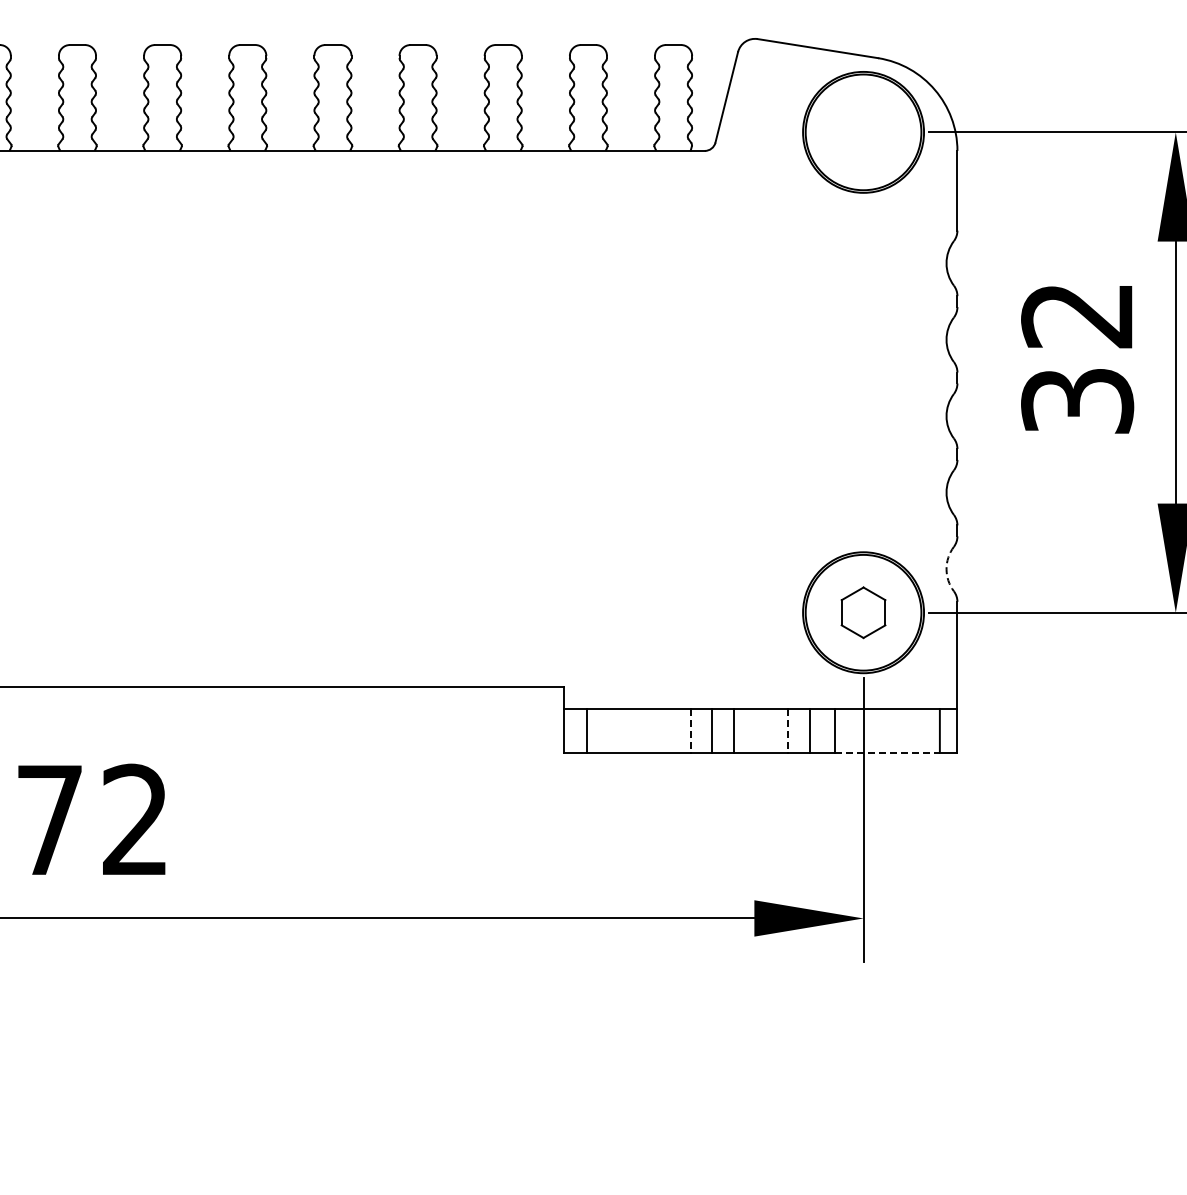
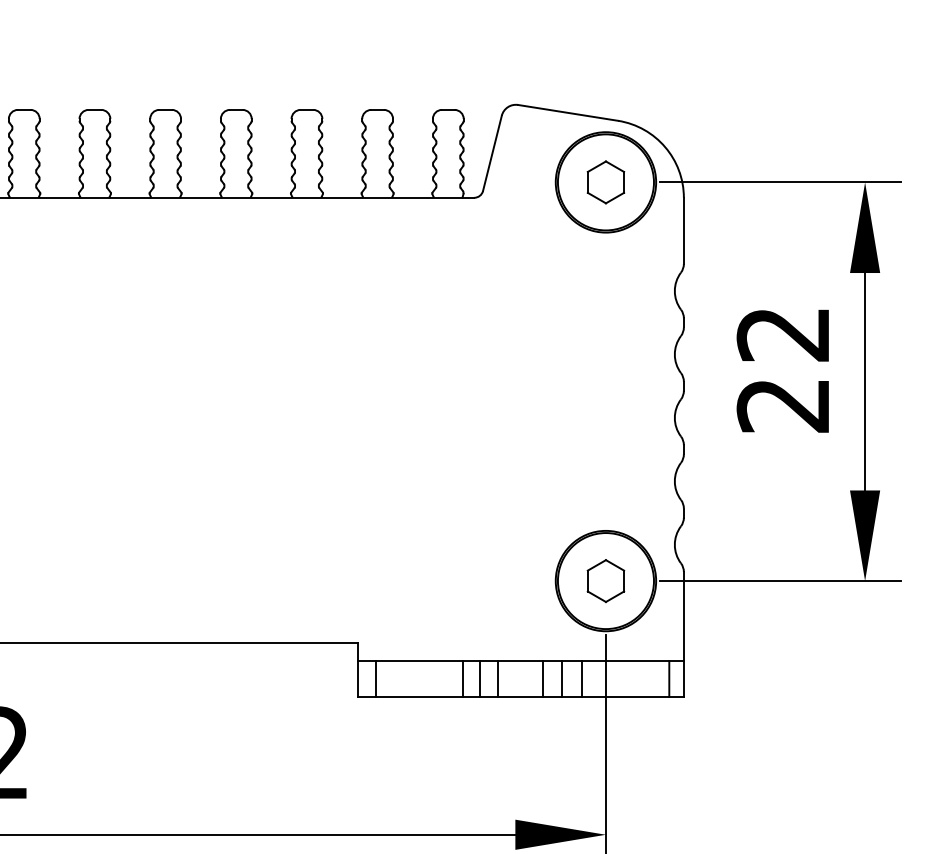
part: (863, 132) -> (605, 182), added
text: (1077, 401) -> (783, 405), 32 -> 22
arc: (946, 569) -> (674, 545), dashed -> solid
line: (691, 730) -> (463, 678), dashed -> solid
line: (788, 730) -> (543, 678), dashed -> solid
line: (887, 752) -> (625, 697), dashed -> solid

